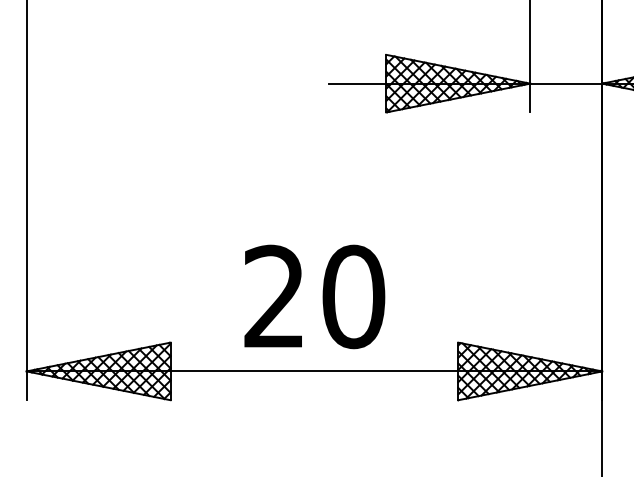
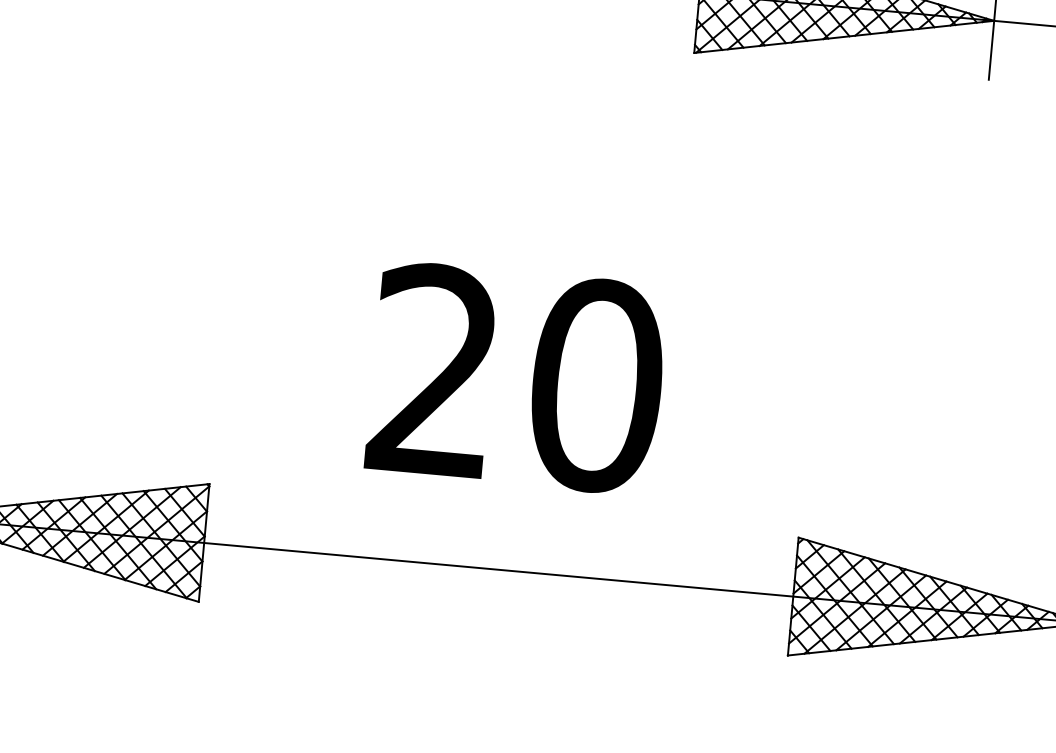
text: (314, 296) -> (516, 377), moved

